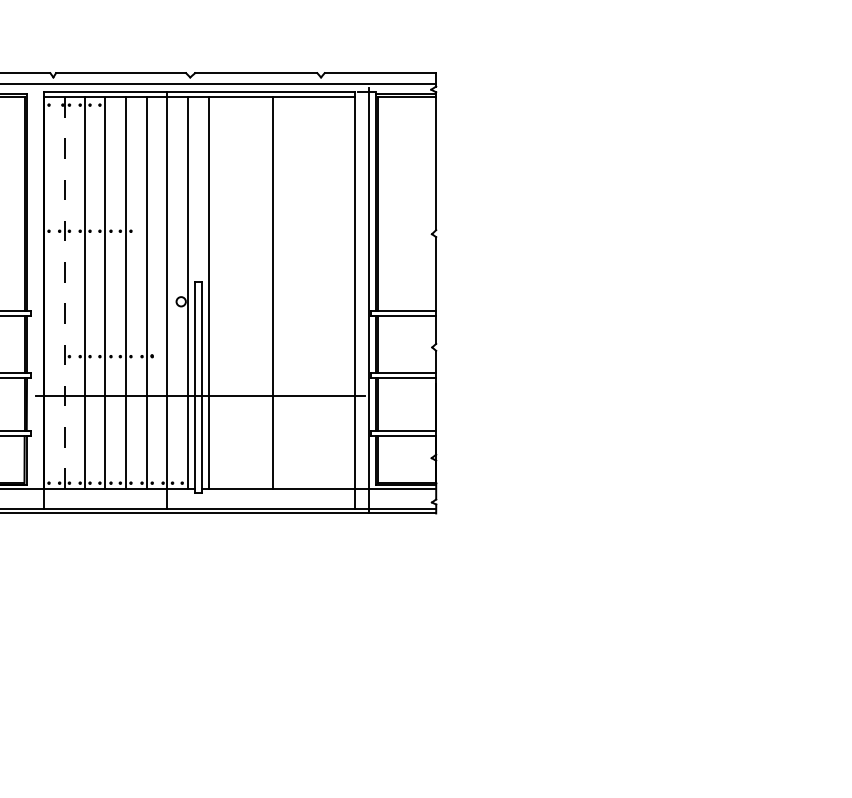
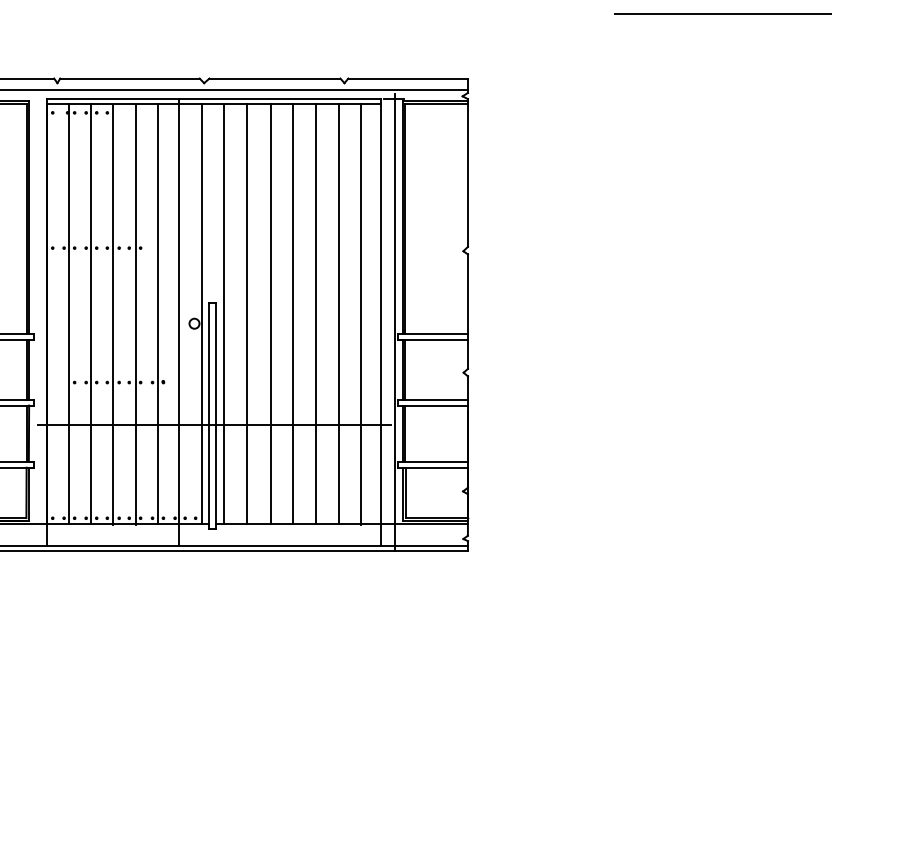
line: (673, 12) -> (722, 13), added
line: (64, 292) -> (69, 313), dashed -> solid
line: (230, 292) -> (247, 313), added
line: (252, 292) -> (270, 313), added
line: (294, 292) -> (315, 313), added
line: (315, 292) -> (338, 313), added
line: (336, 292) -> (360, 313), added

